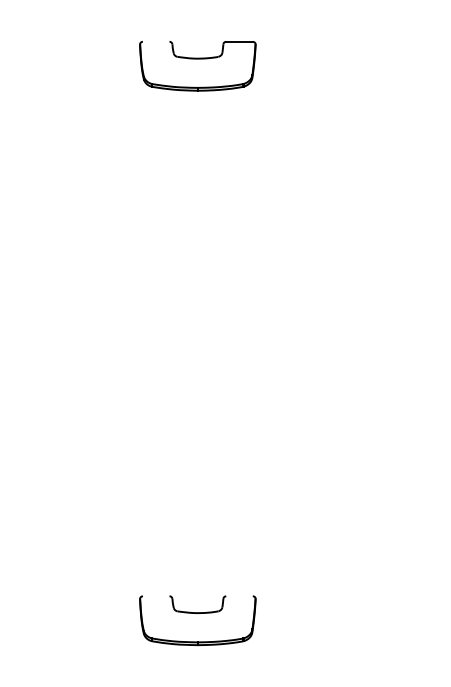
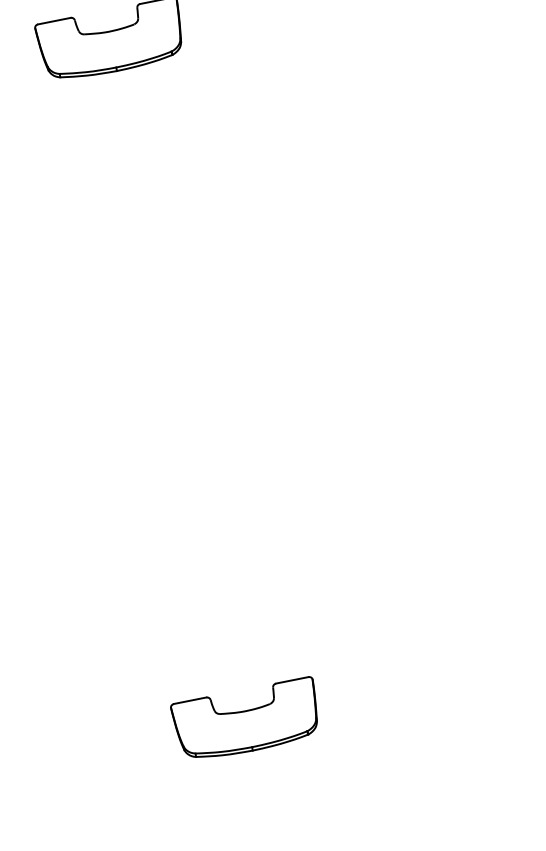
line: (155, 41) -> (53, 20), added
line: (155, 596) -> (189, 701), added
line: (239, 596) -> (292, 680), added

